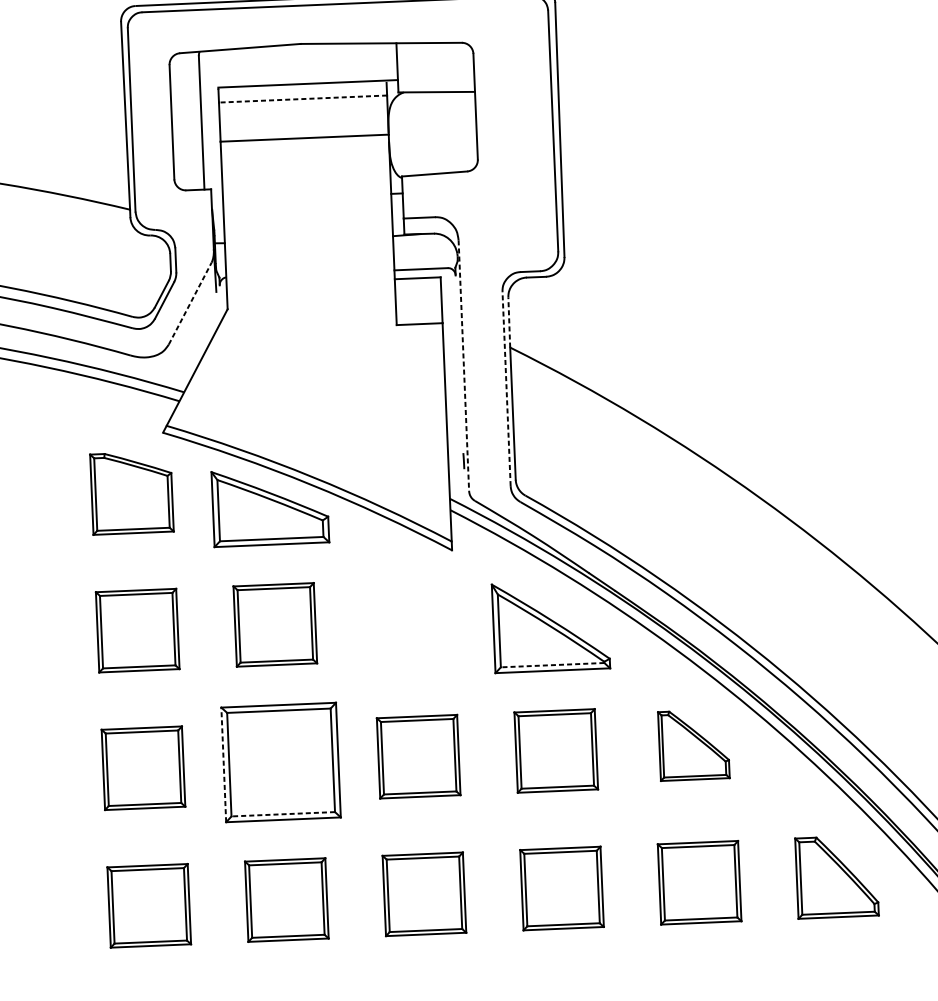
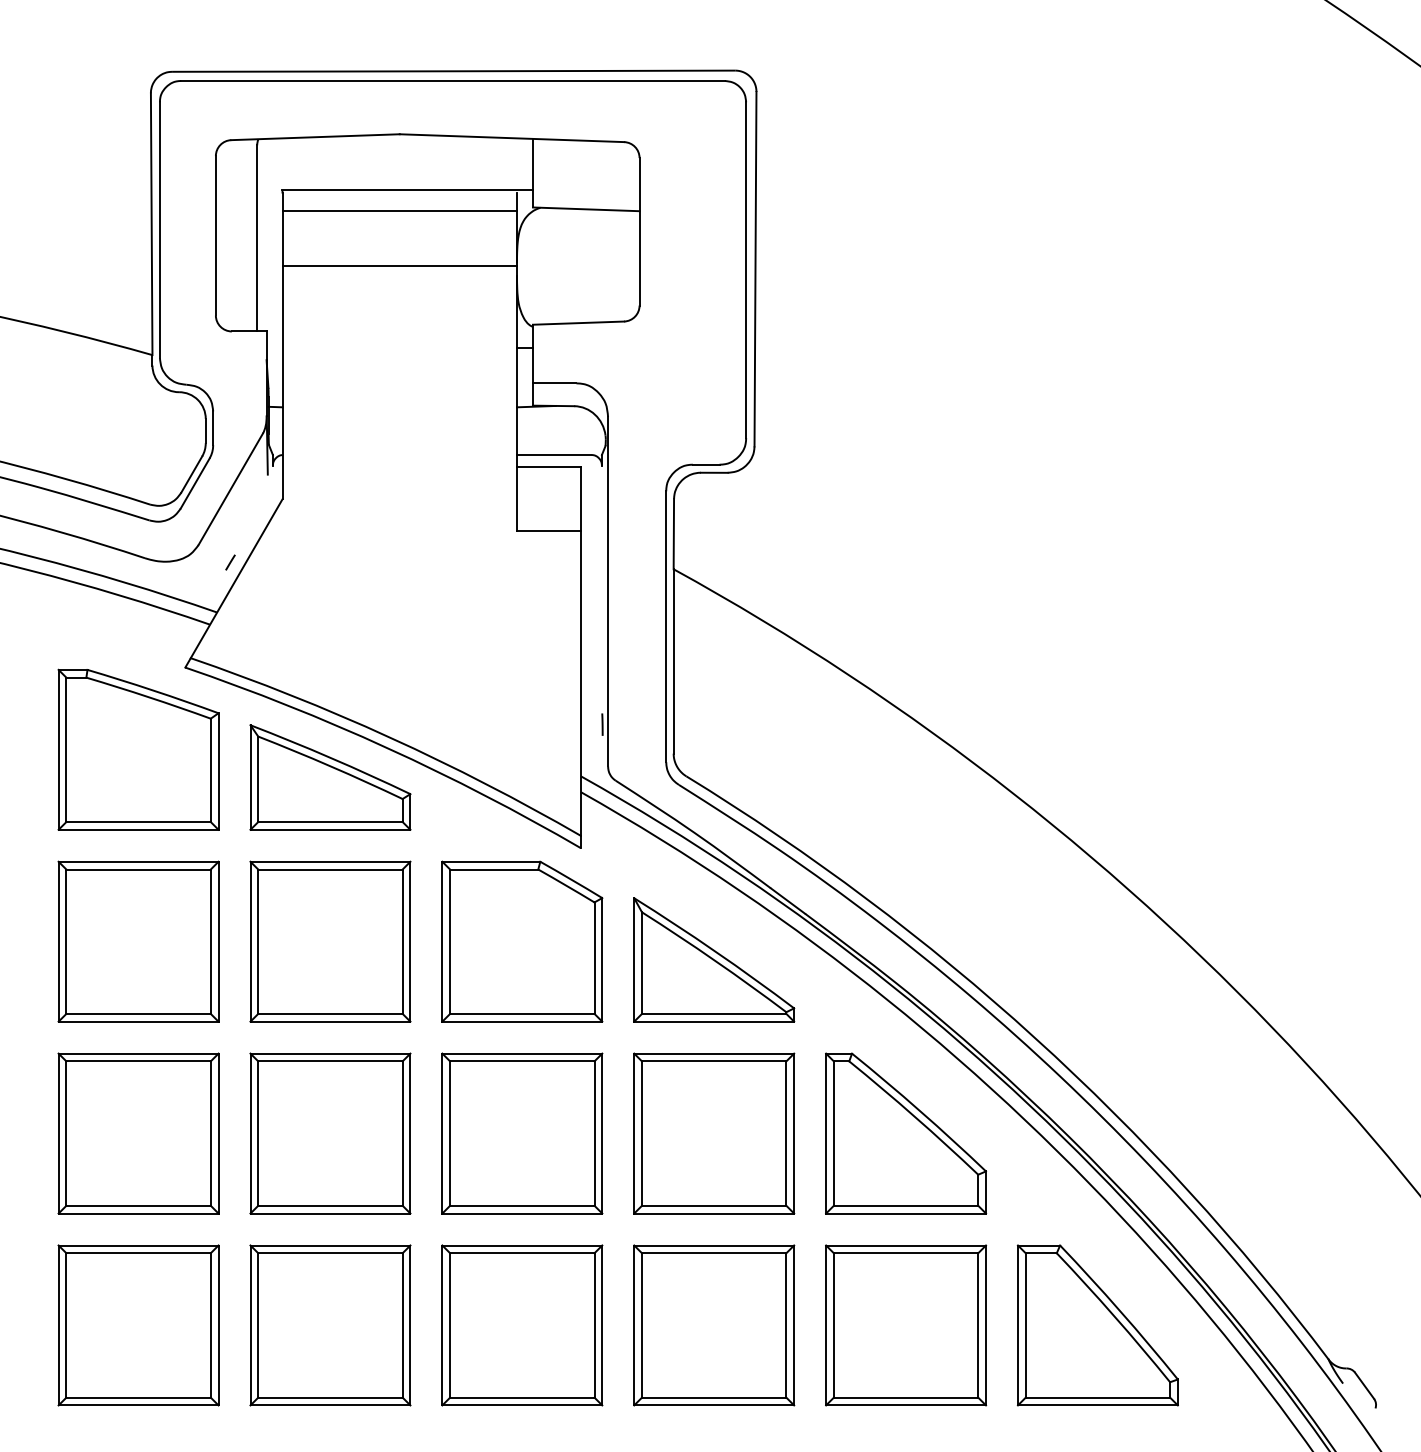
line: (302, 99) -> (399, 211), dashed -> solid
line: (190, 303) -> (230, 488), dashed -> solid
line: (509, 321) -> (673, 533), dashed -> solid
line: (192, 356) -> (230, 562), added
line: (464, 365) -> (608, 591), dashed -> solid
line: (506, 388) -> (666, 626), dashed -> solid
part: (131, 492) -> (138, 749), size x1.43
part: (413, 619) -> (522, 941), added
part: (275, 624) -> (330, 941), size x1.43
part: (137, 630) -> (138, 941), size x1.43
line: (552, 664) -> (713, 1013), dashed -> solid
part: (694, 745) -> (906, 1133), size x1.67
part: (556, 750) -> (714, 1133), size x1.43
part: (418, 756) -> (522, 1133), size x1.43
line: (223, 764) -> (250, 1133), dashed -> solid
part: (143, 768) -> (138, 1133), size x1.43
line: (282, 814) -> (329, 1205), dashed -> solid
part: (836, 877) -> (1097, 1325), size x1.43
part: (699, 882) -> (906, 1325), size x1.43
part: (562, 888) -> (714, 1325), size x1.43
part: (424, 894) -> (522, 1325), size x1.43
part: (286, 900) -> (330, 1325), size x1.43
part: (149, 905) -> (138, 1325), size x1.43

